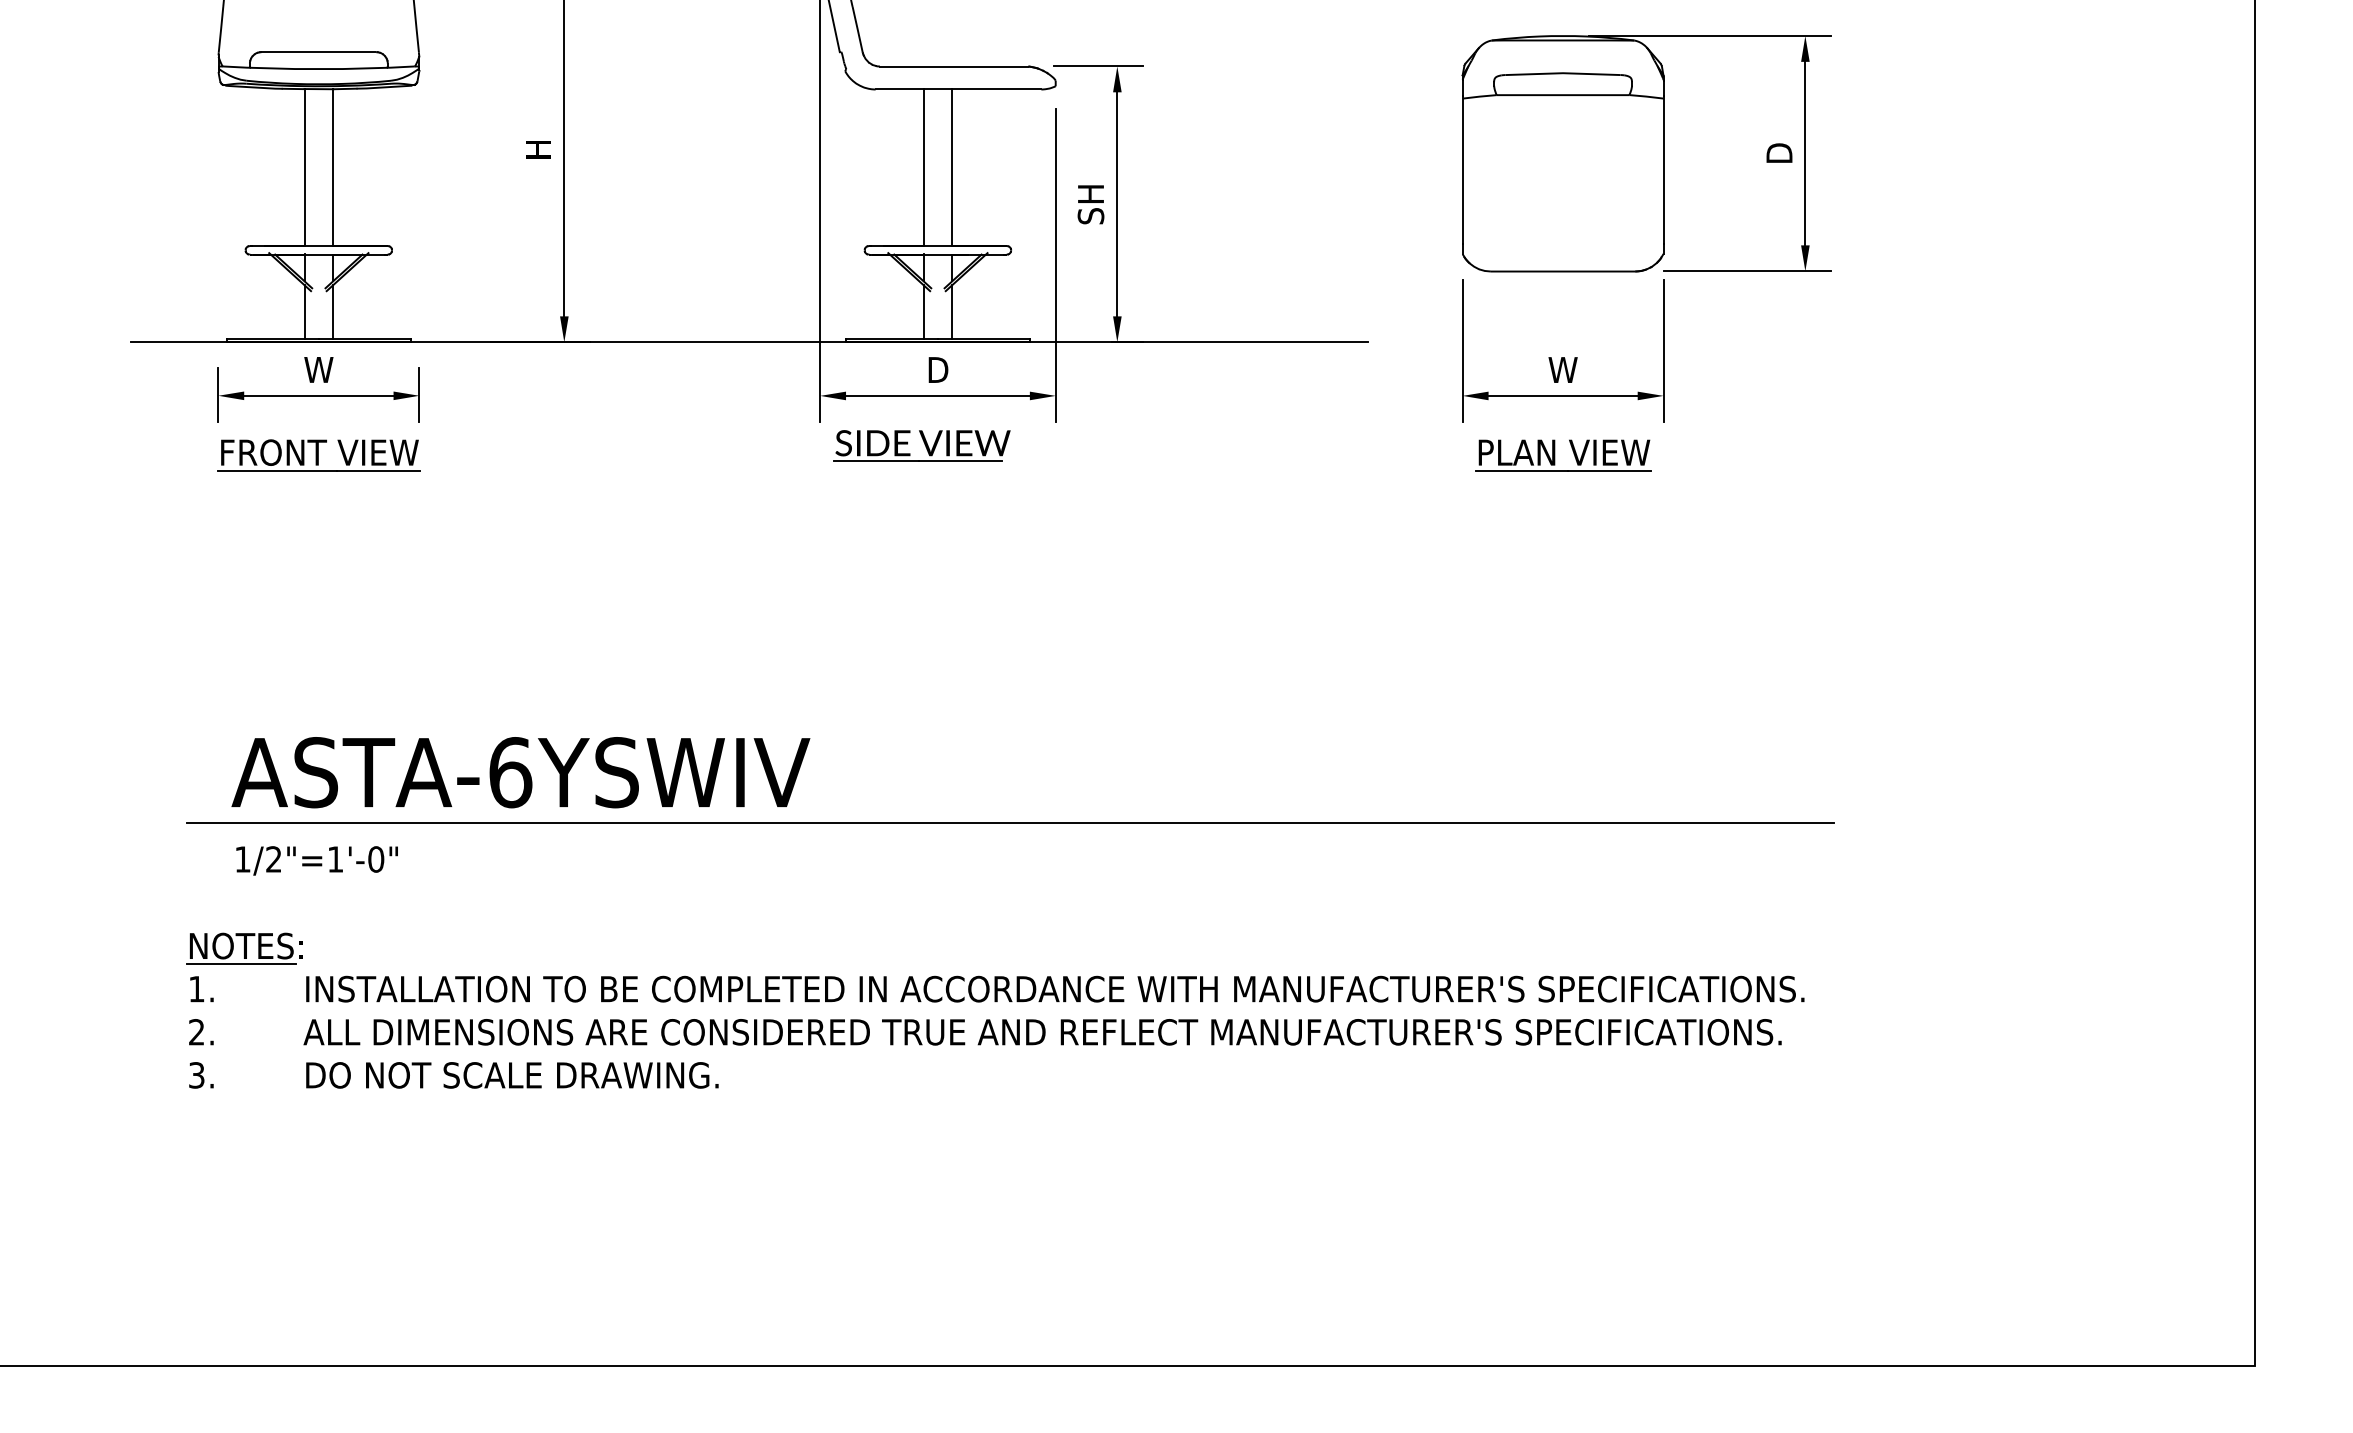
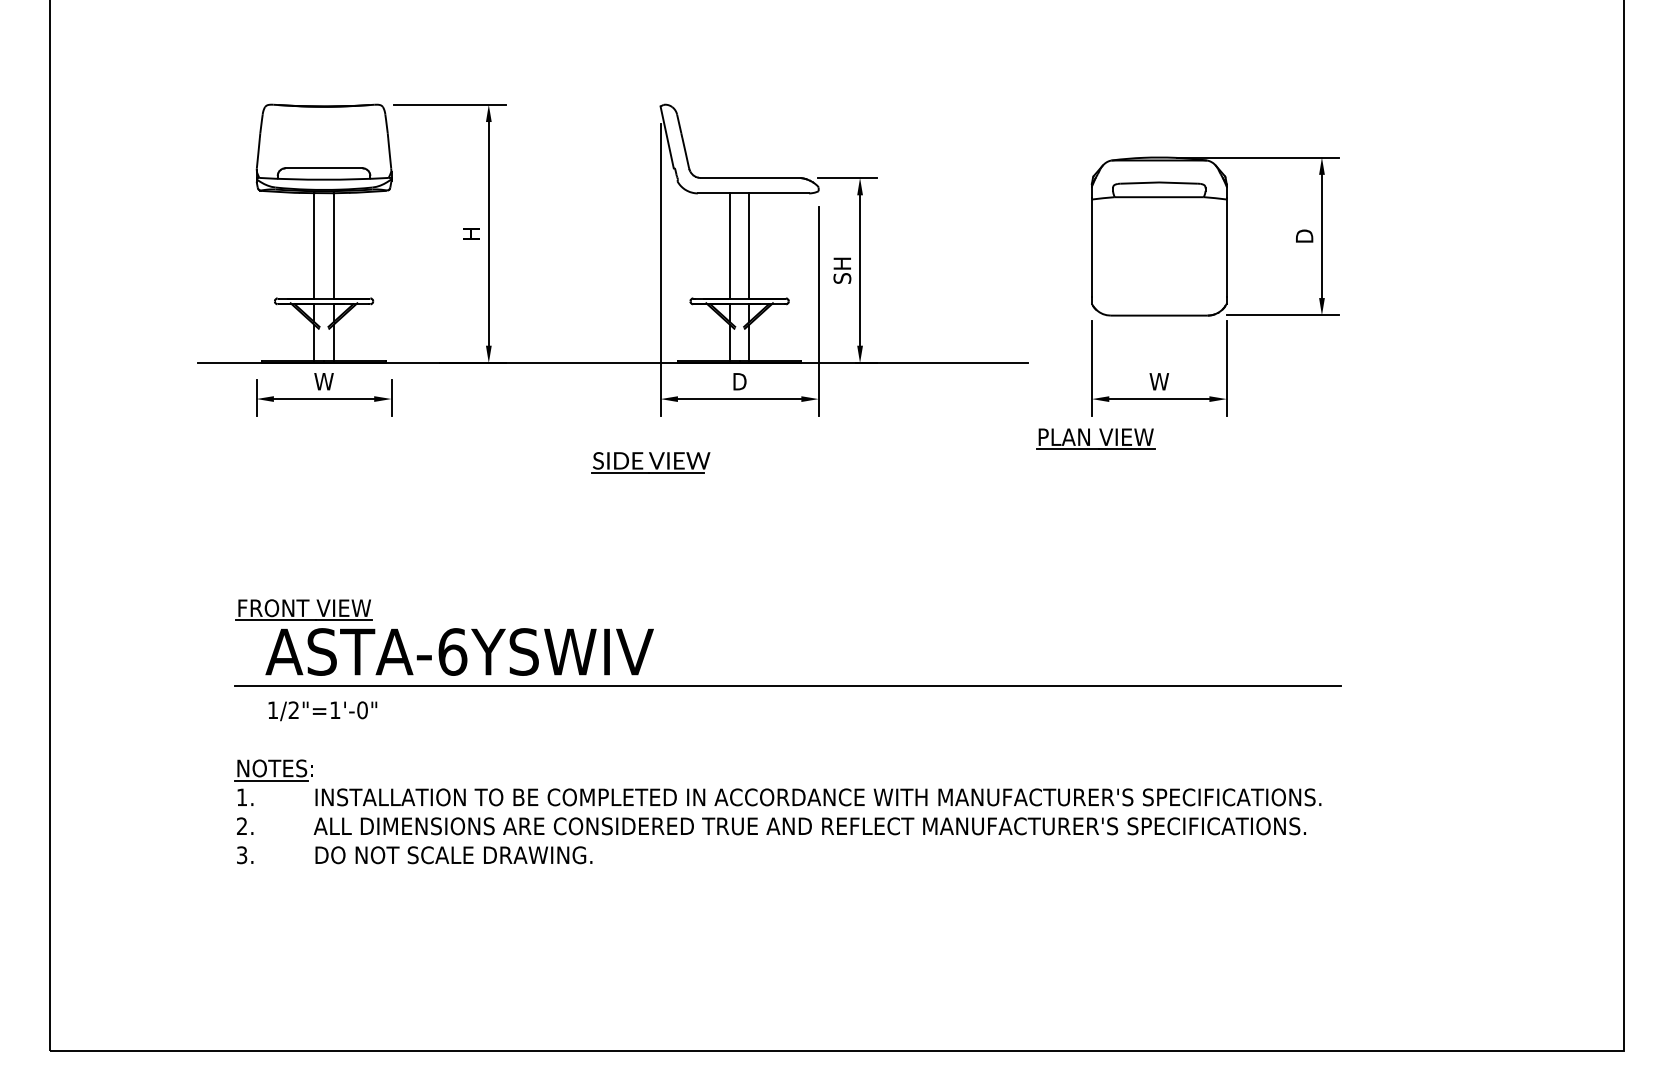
part: (921, 445) -> (650, 462), moved
part: (318, 454) -> (303, 609), moved
part: (1563, 454) -> (1095, 438), moved

